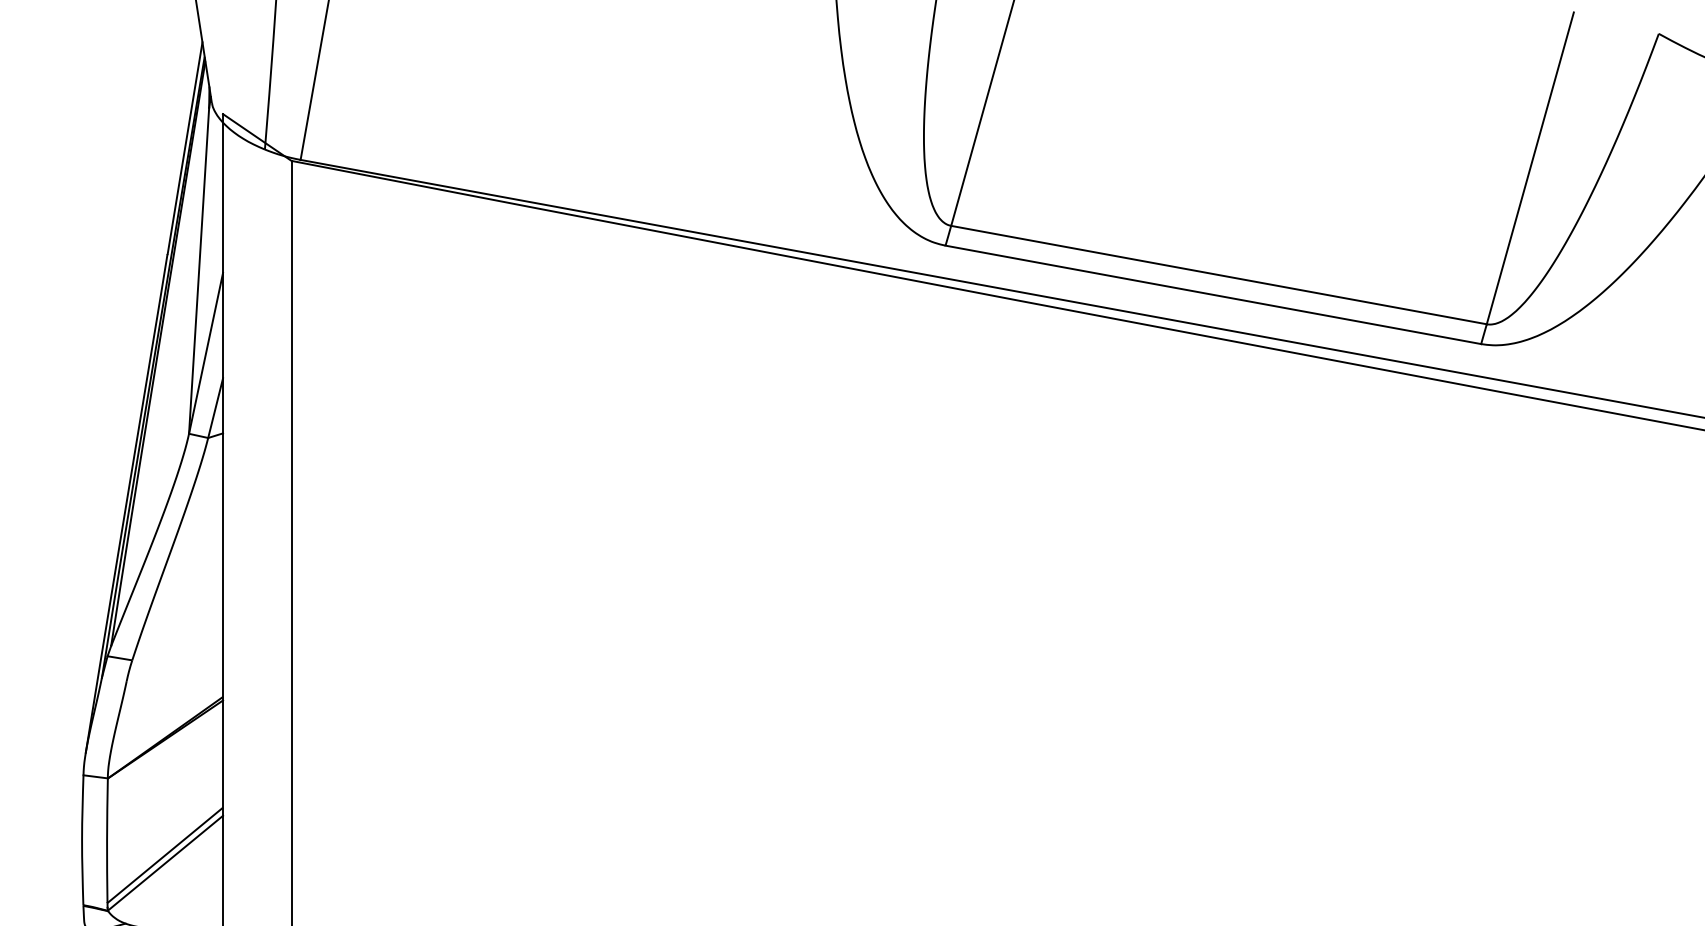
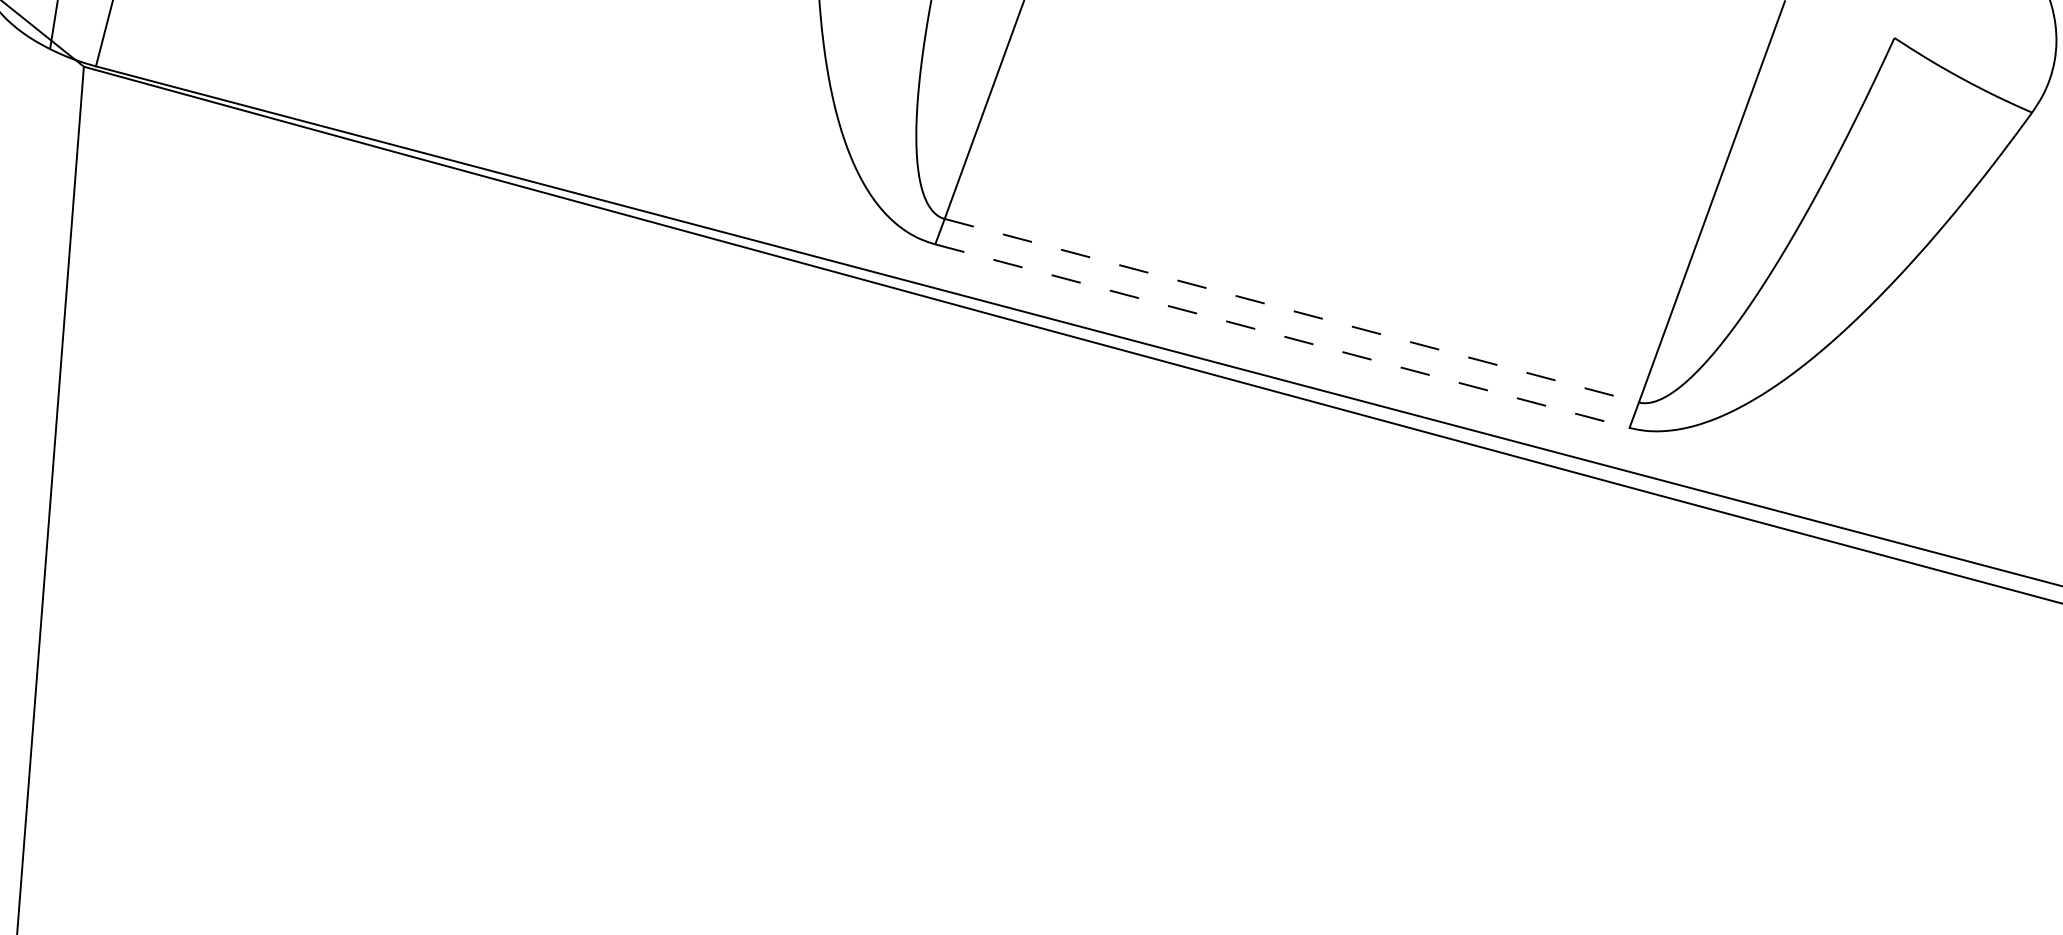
line: (1219, 275) -> (1292, 311), solid -> dashed
line: (1213, 294) -> (1282, 335), solid -> dashed

